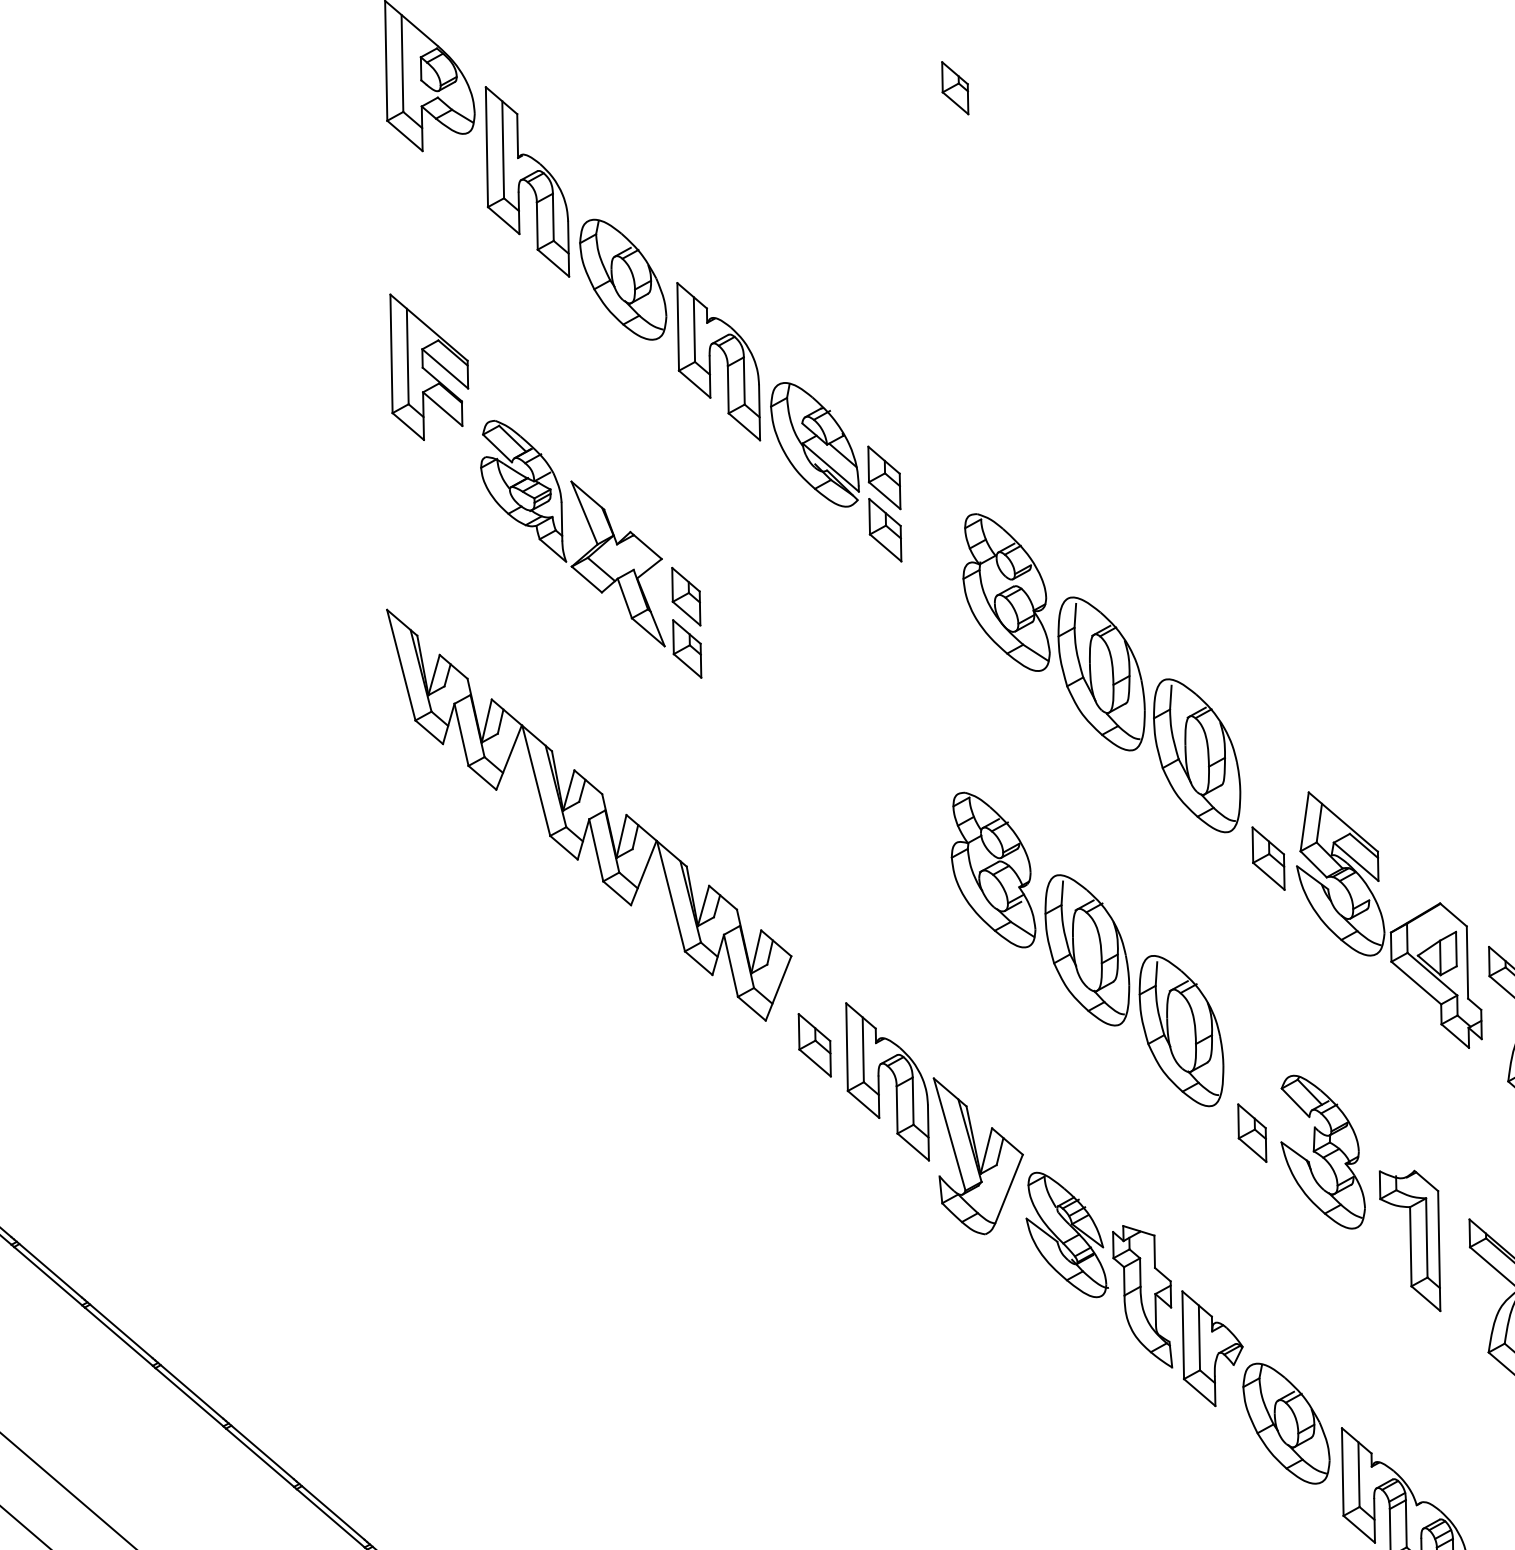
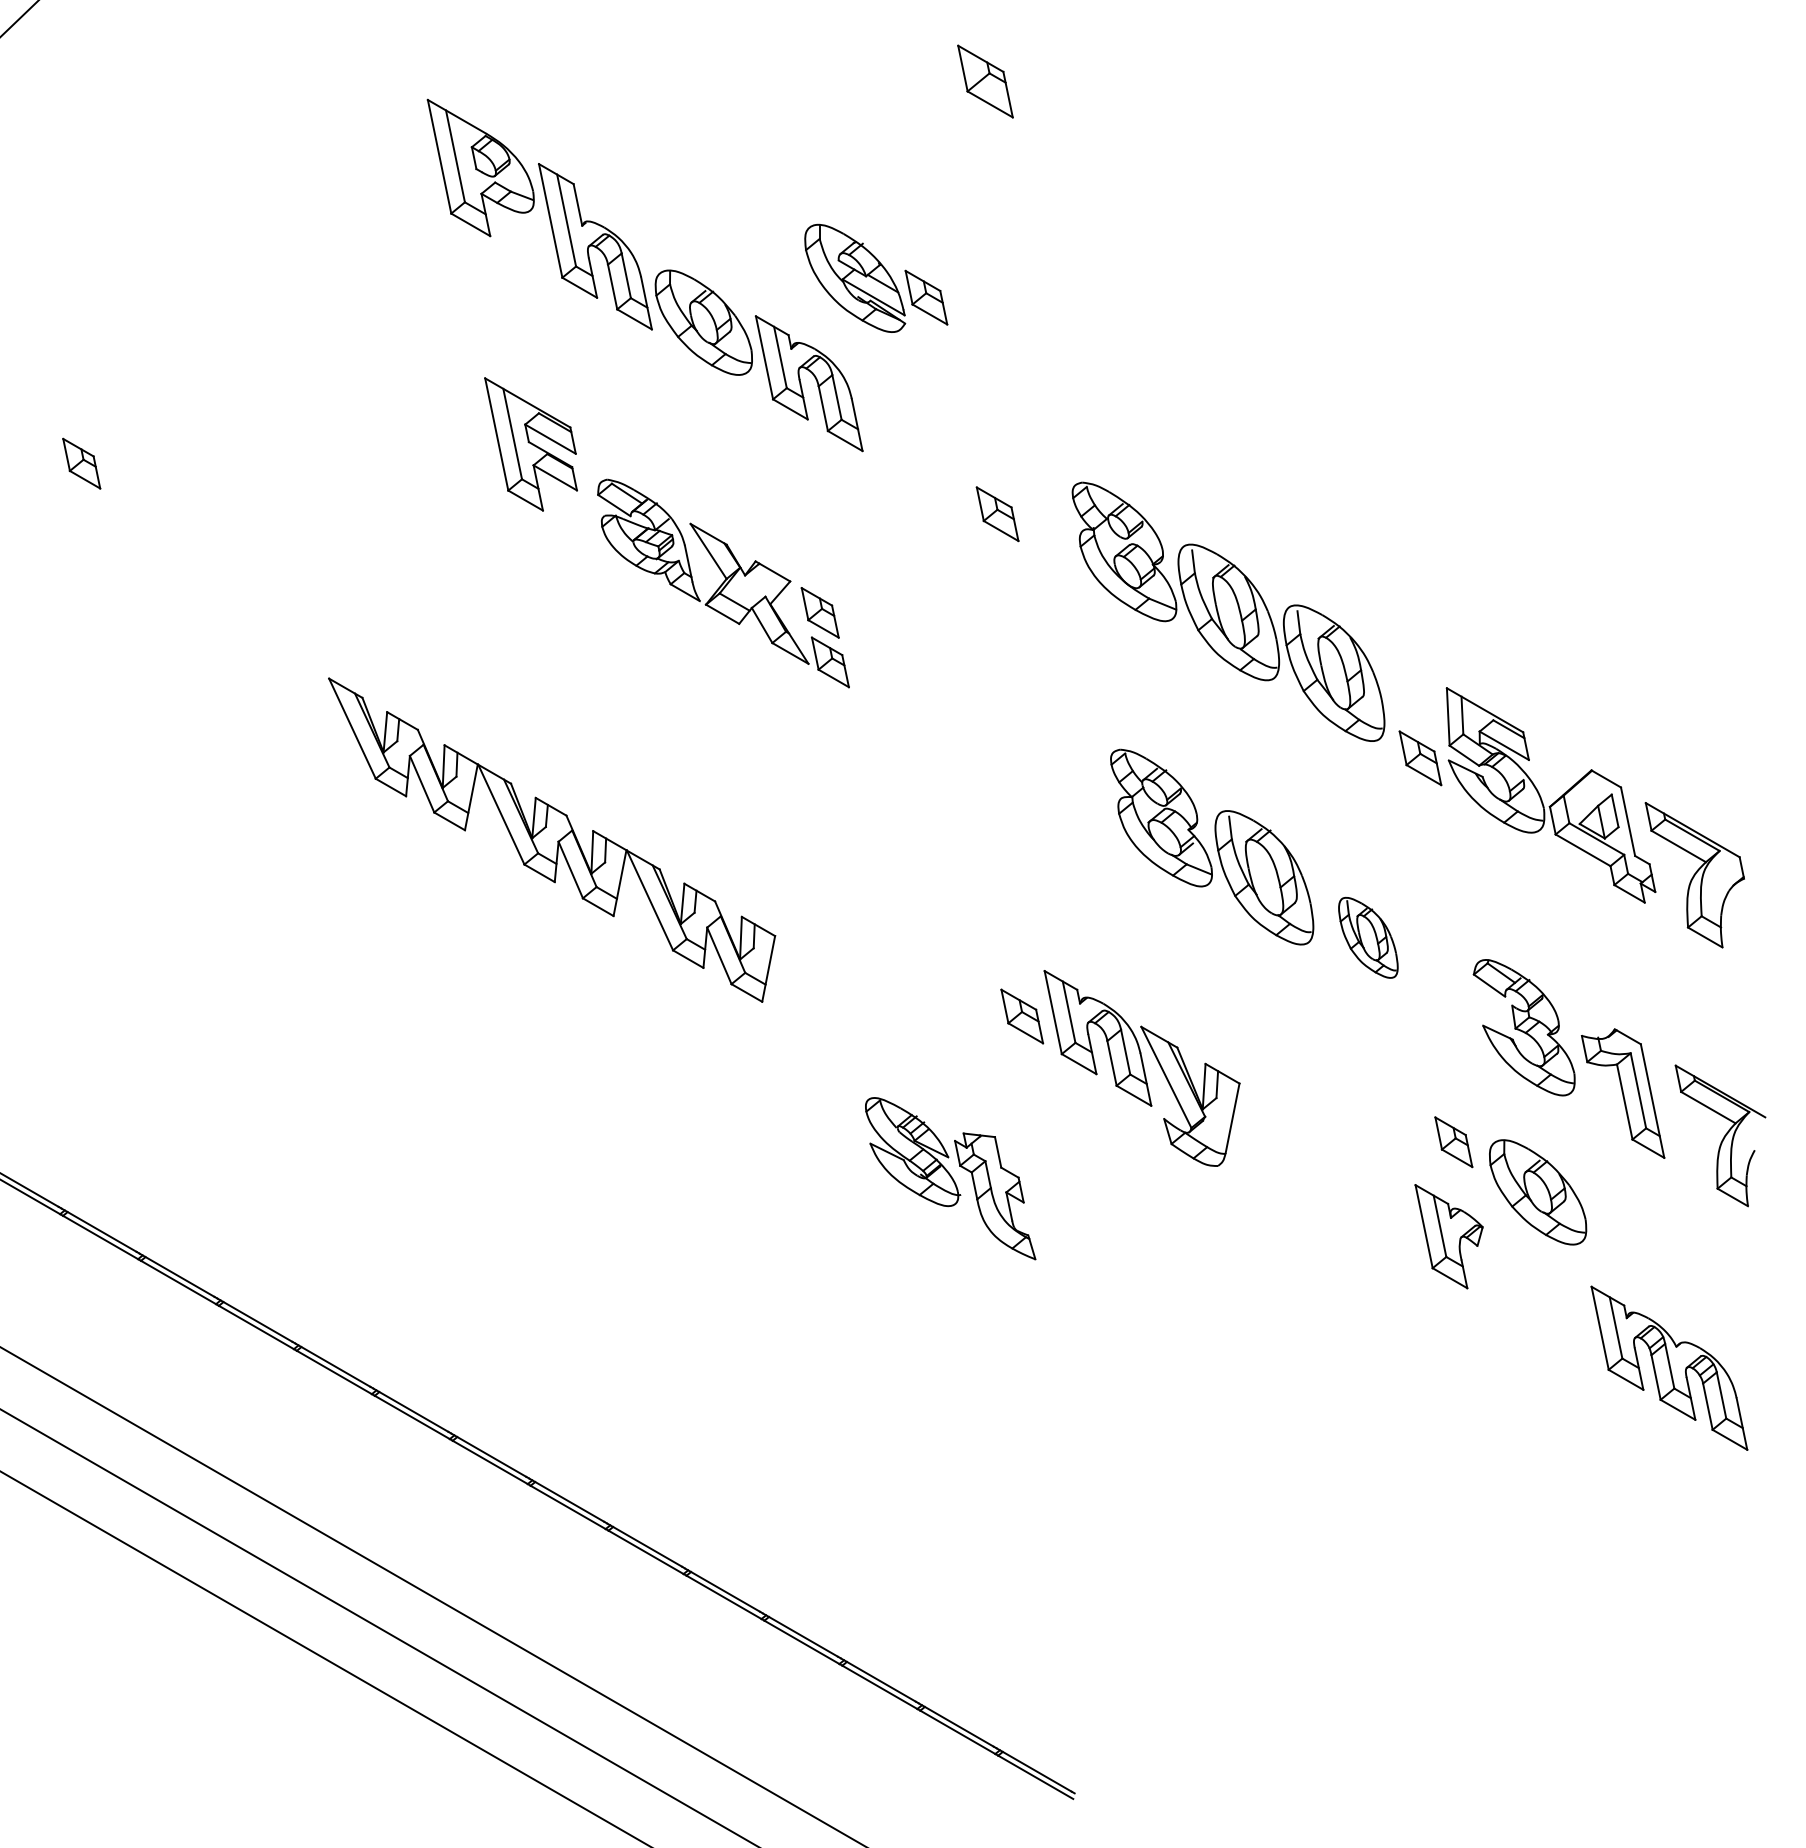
part: (955, 88) -> (985, 81), size x1.6
part: (837, 447) -> (876, 277), moved
part: (583, 815) -> (552, 839), moved
part: (1181, 1030) -> (1368, 937), size x0.6
part: (1251, 1133) -> (1453, 1142), moved
part: (1101, 1269) -> (950, 1178), moved
part: (1286, 1423) -> (1538, 1192), moved

